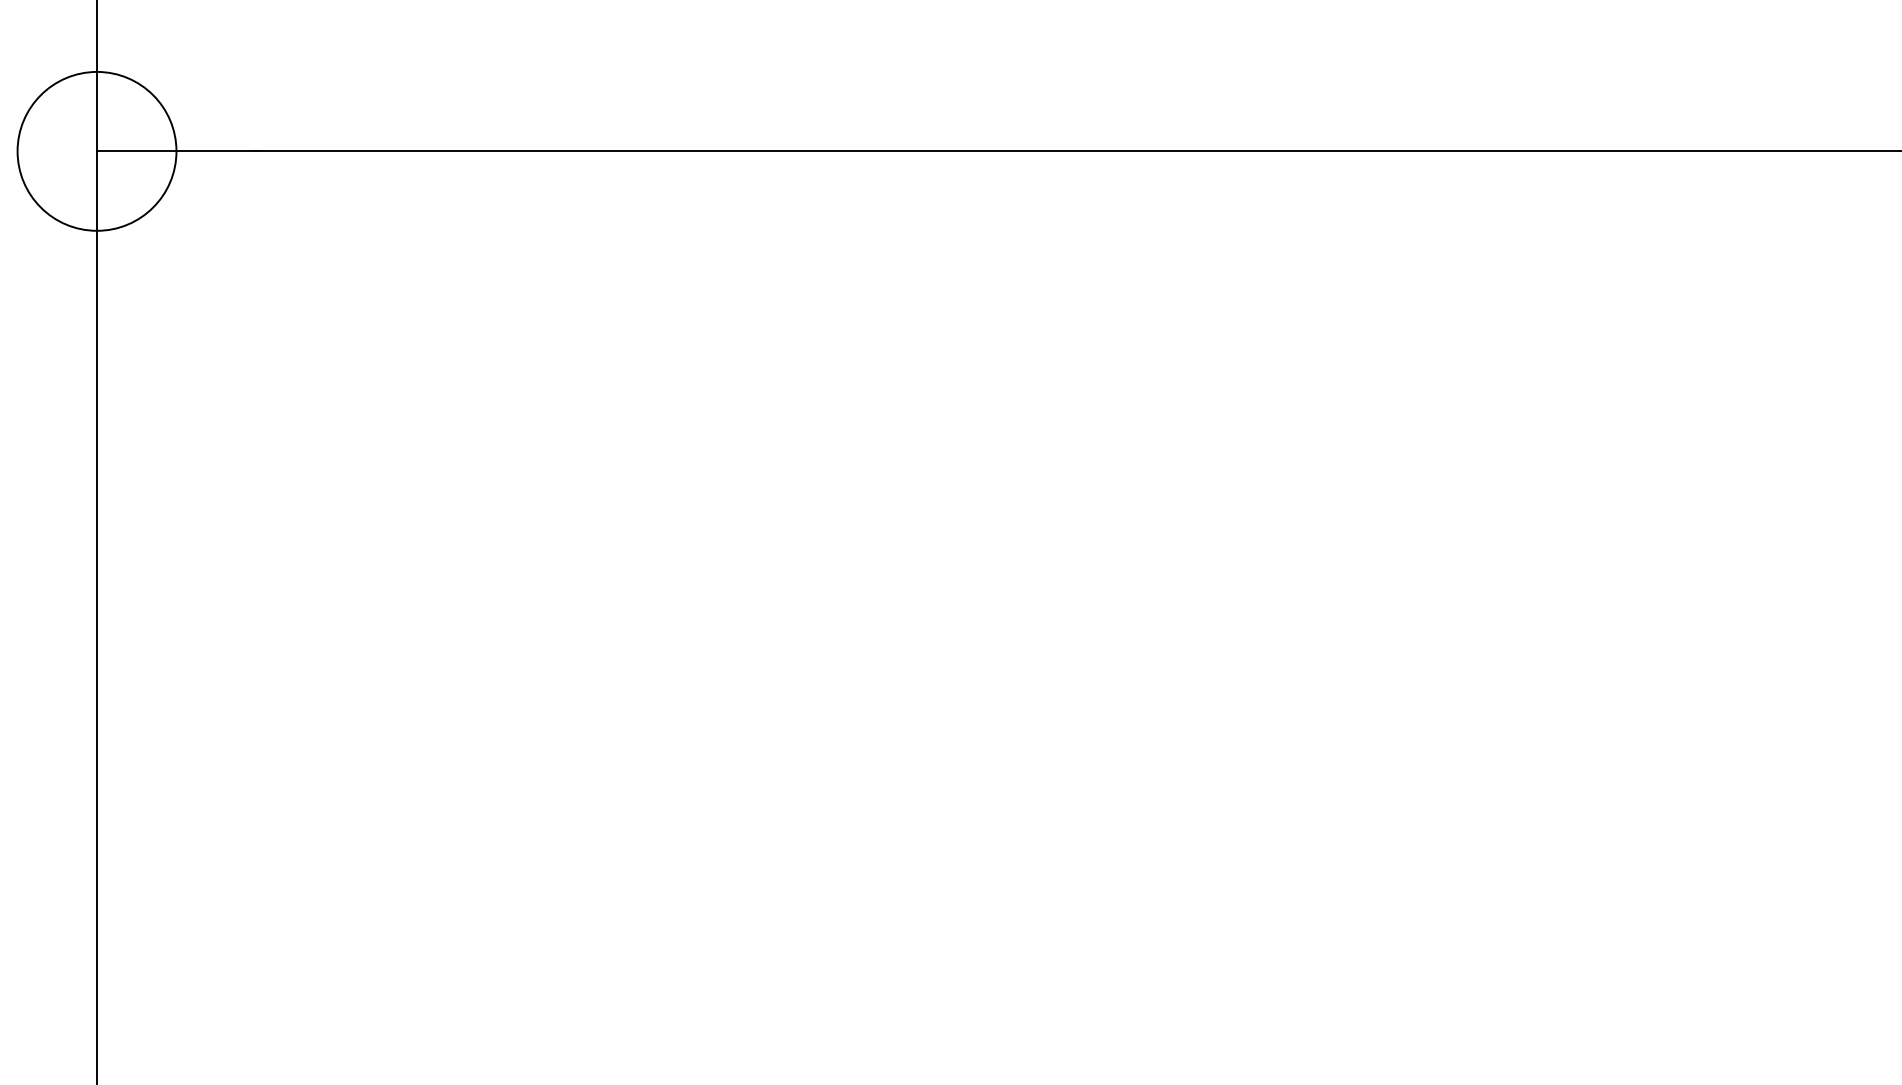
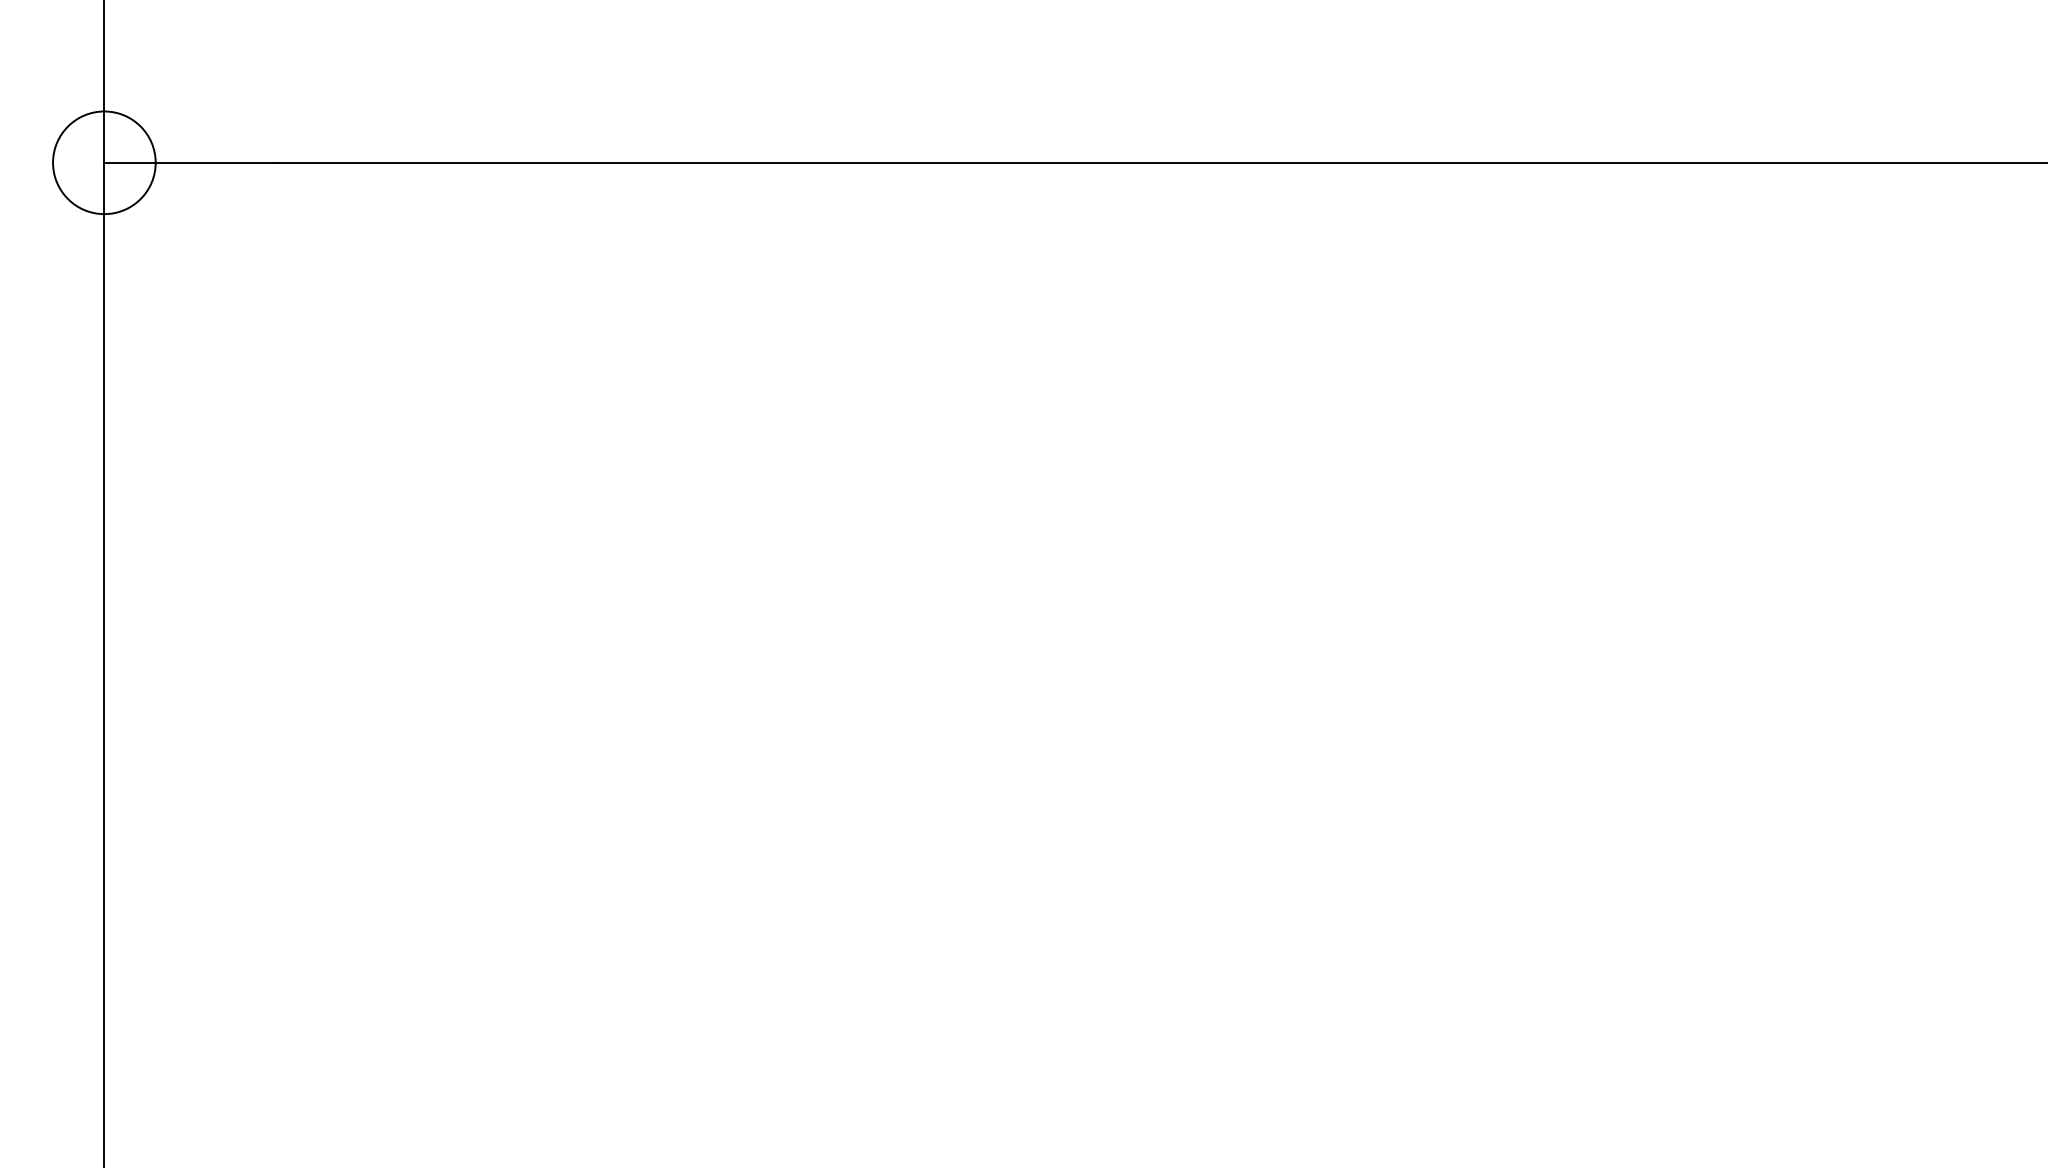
circle: (96, 151) -> (103, 162), size x0.6

